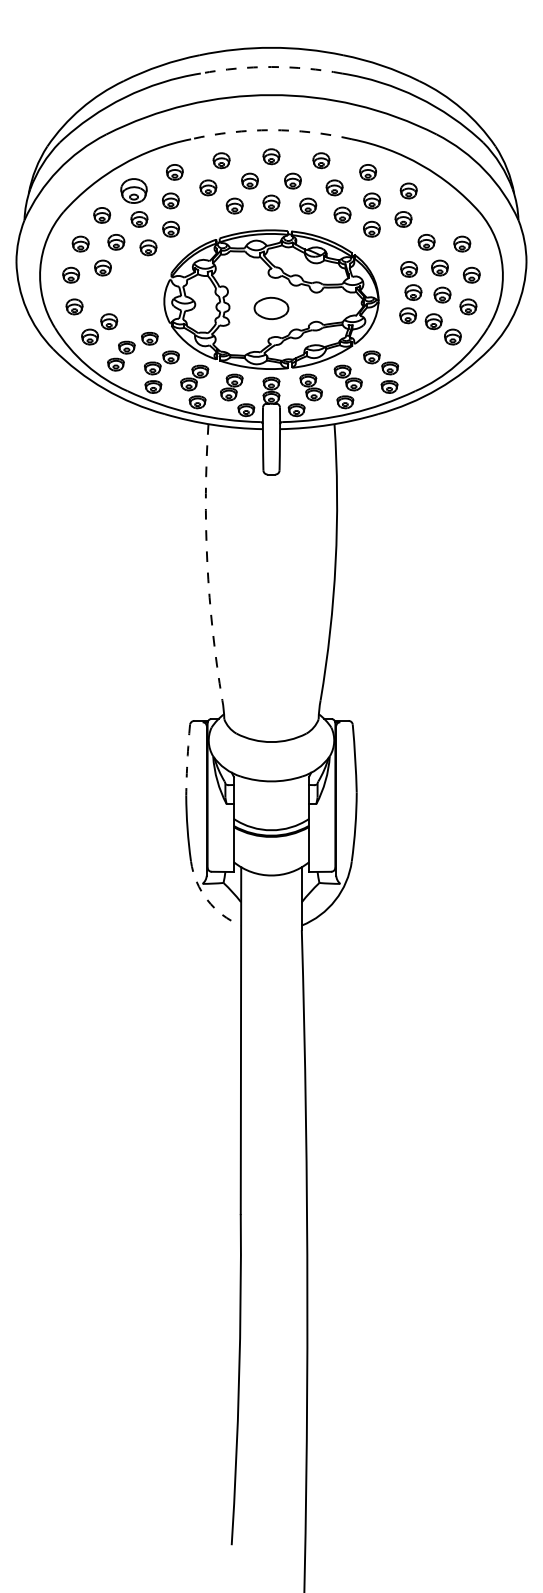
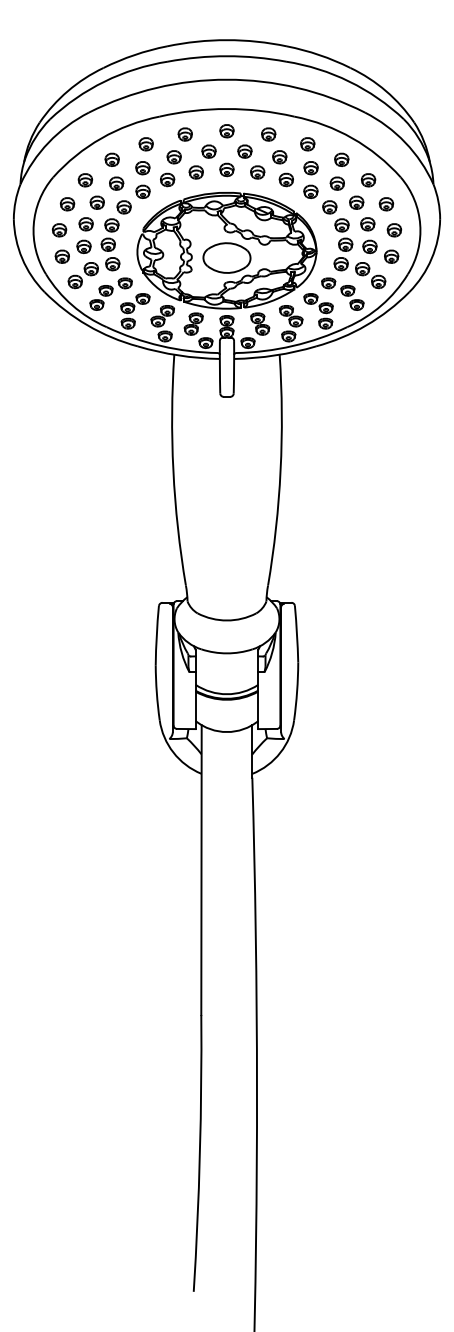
arc: (271, 67) -> (227, 56), dashed -> solid
arc: (271, 130) -> (227, 109), dashed -> solid
part: (134, 190) -> (112, 159), size x0.62
part: (200, 214) -> (167, 179), added
part: (440, 215) -> (368, 180), added
part: (394, 247) -> (329, 207), added
part: (131, 292) -> (109, 244), added
part: (100, 294) -> (84, 246), added
part: (271, 308) -> (227, 258), size x1.67
part: (409, 351) -> (342, 294), added
arc: (207, 562) -> (173, 470), dashed -> solid
arc: (187, 760) -> (156, 635), dashed -> solid
arc: (207, 900) -> (173, 752), dashed -> solid

